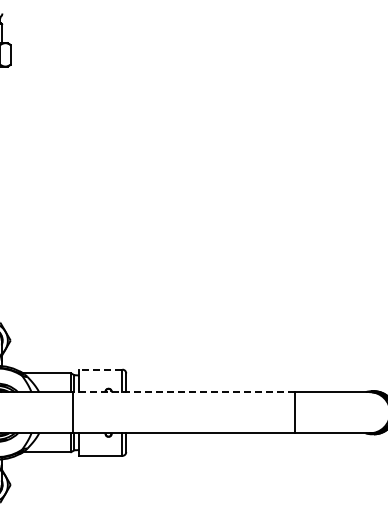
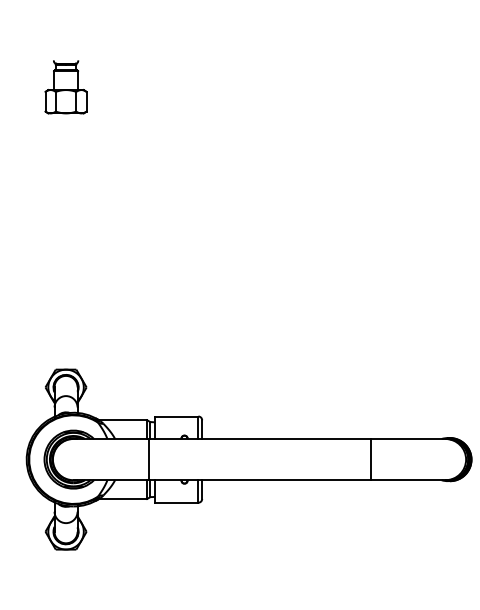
line: (100, 369) -> (176, 416), dashed -> solid
line: (183, 392) -> (259, 439), dashed -> solid

